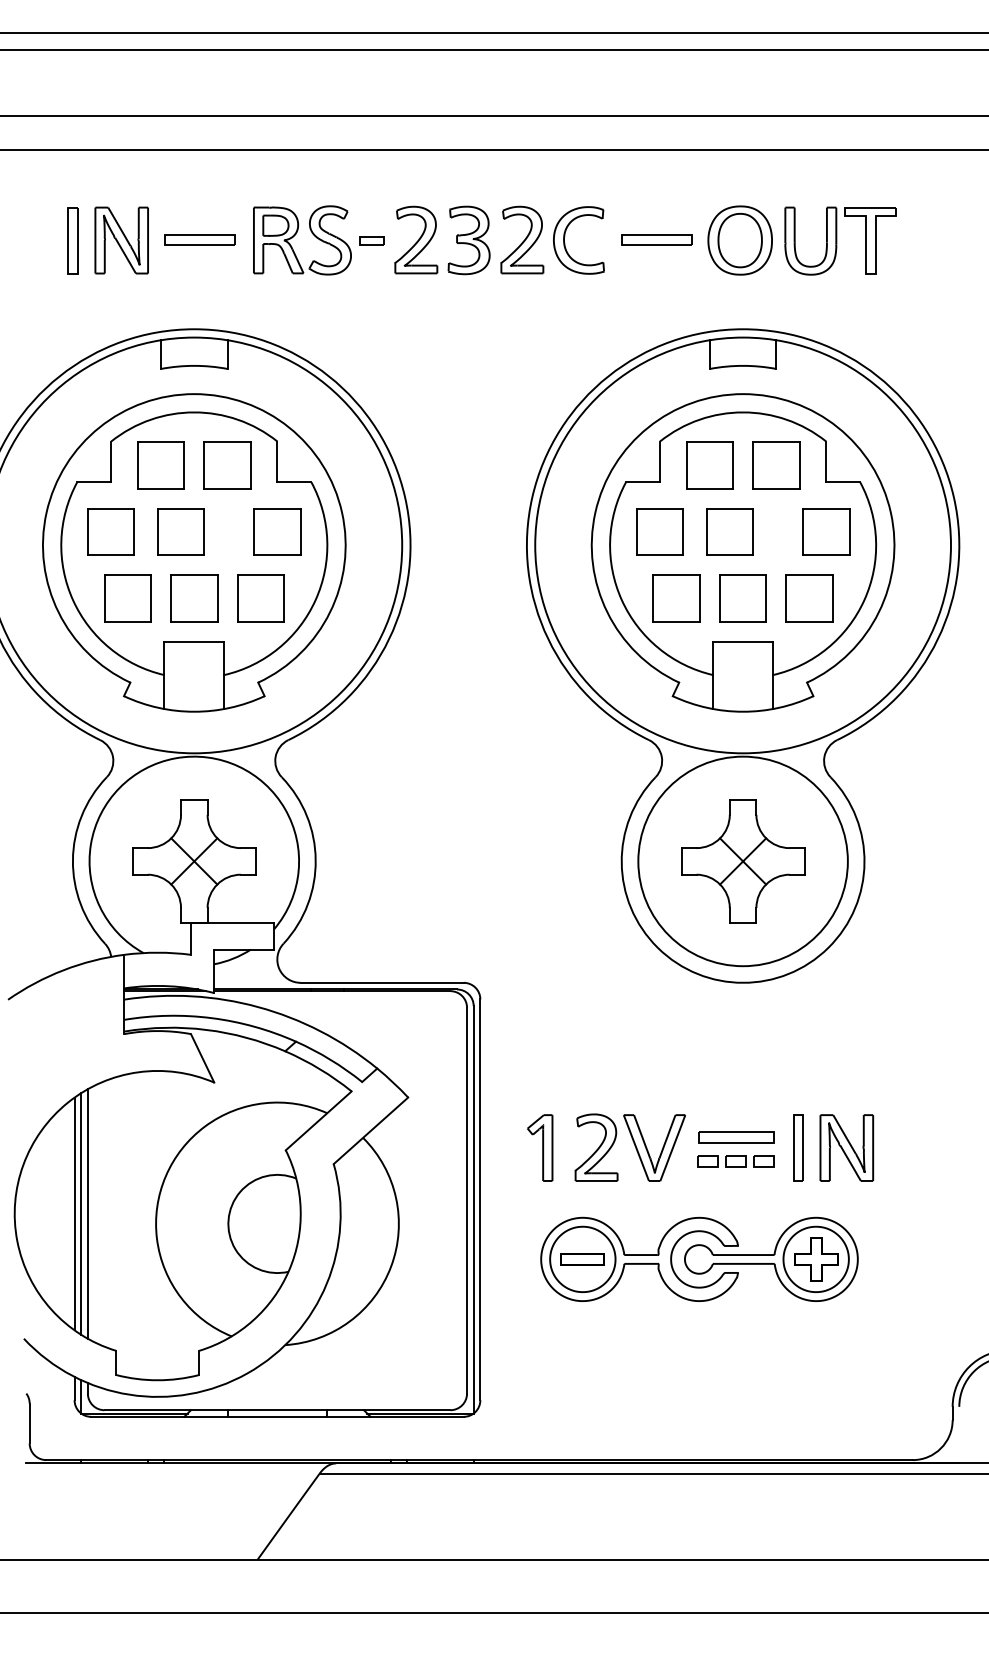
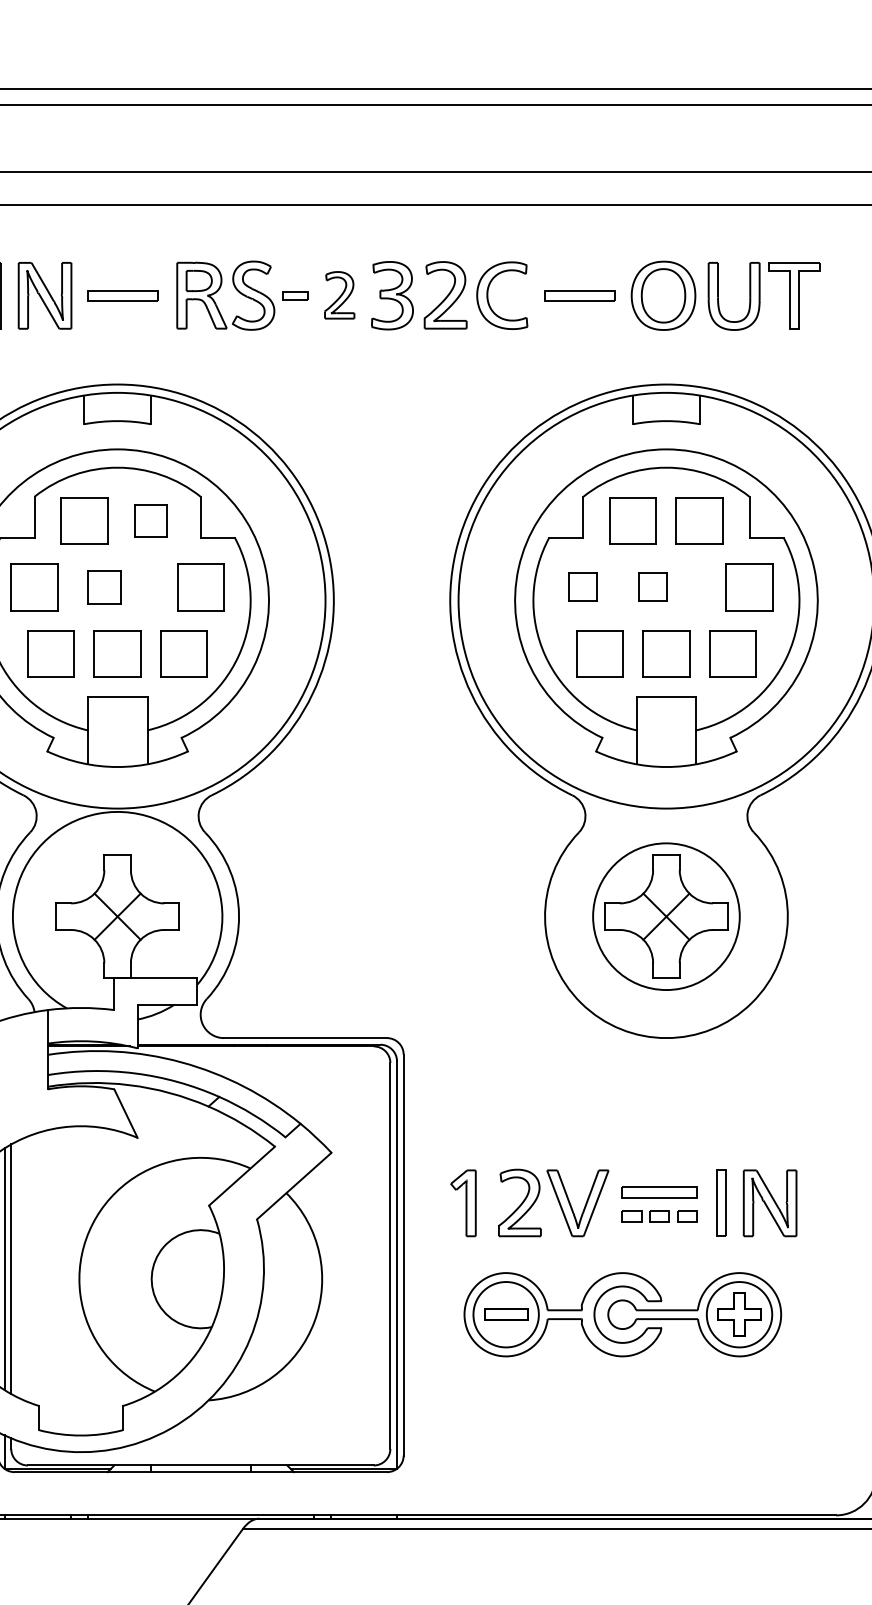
part: (416, 239) -> (339, 294), size x0.7
part: (227, 465) -> (150, 520), size x0.7
part: (180, 531) -> (103, 586), size x0.7
part: (659, 531) -> (582, 586), size x0.6
part: (729, 531) -> (652, 586), size x0.6
circle: (742, 861) -> (665, 916), size x0.7

